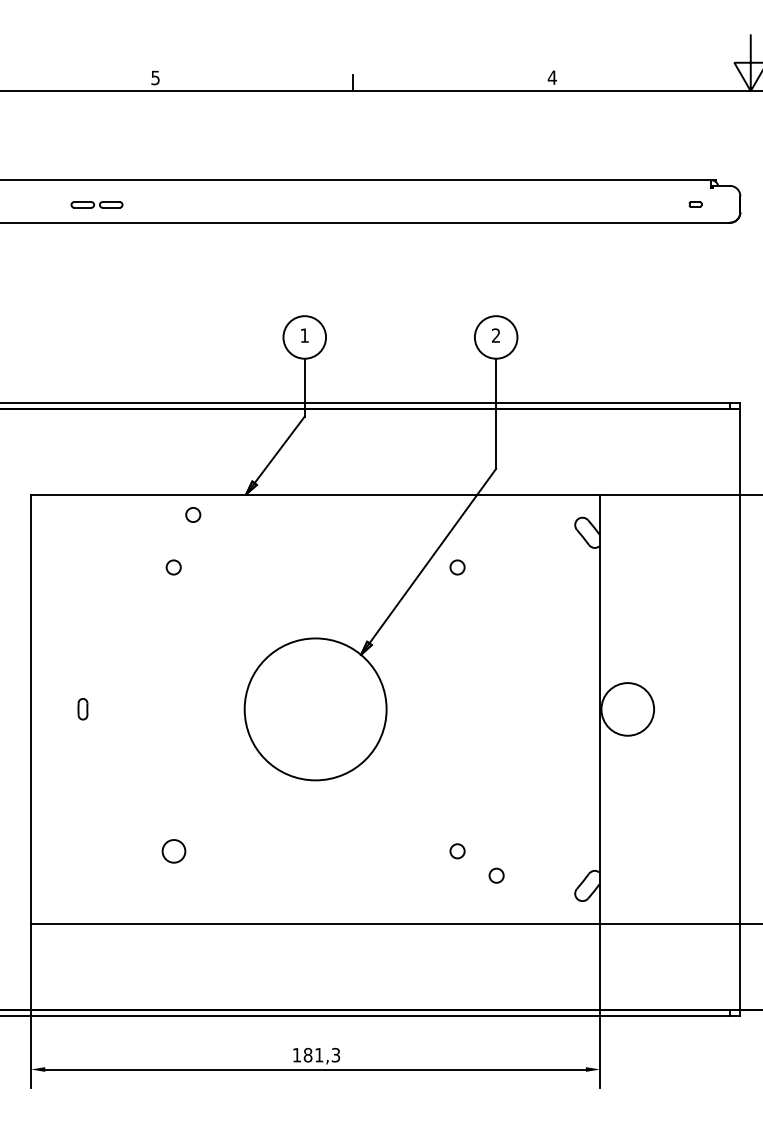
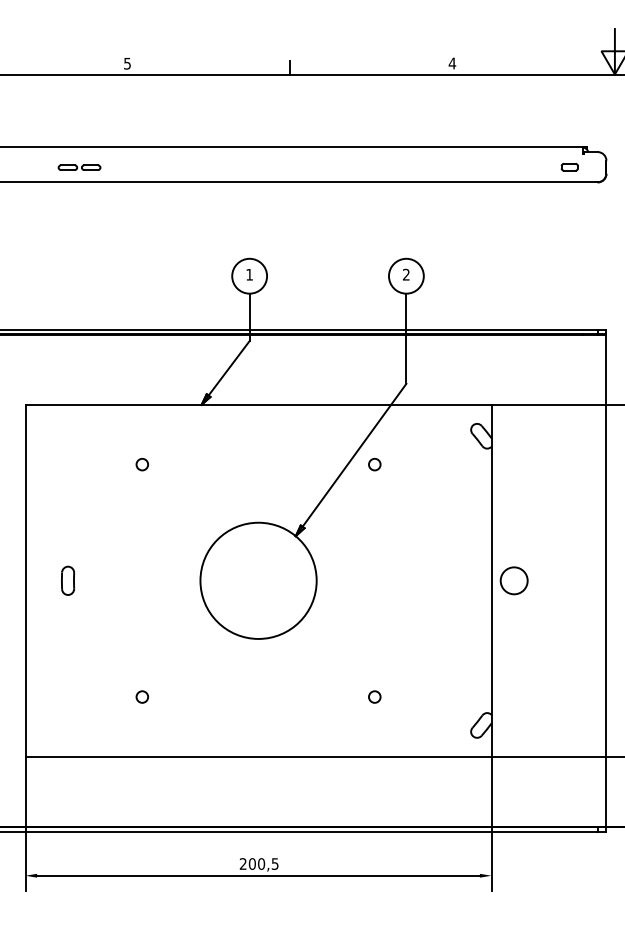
part: (695, 204) -> (569, 167), size x1.67
circle: (192, 514) -> (157, 421), removed
part: (82, 708) -> (67, 580), size x1.67
circle: (626, 708) -> (513, 580), size x0.62
circle: (172, 850) -> (141, 696), size x0.62
circle: (496, 875) -> (406, 716), removed
text: (315, 1054) -> (258, 863), 181,3 -> 200,5

